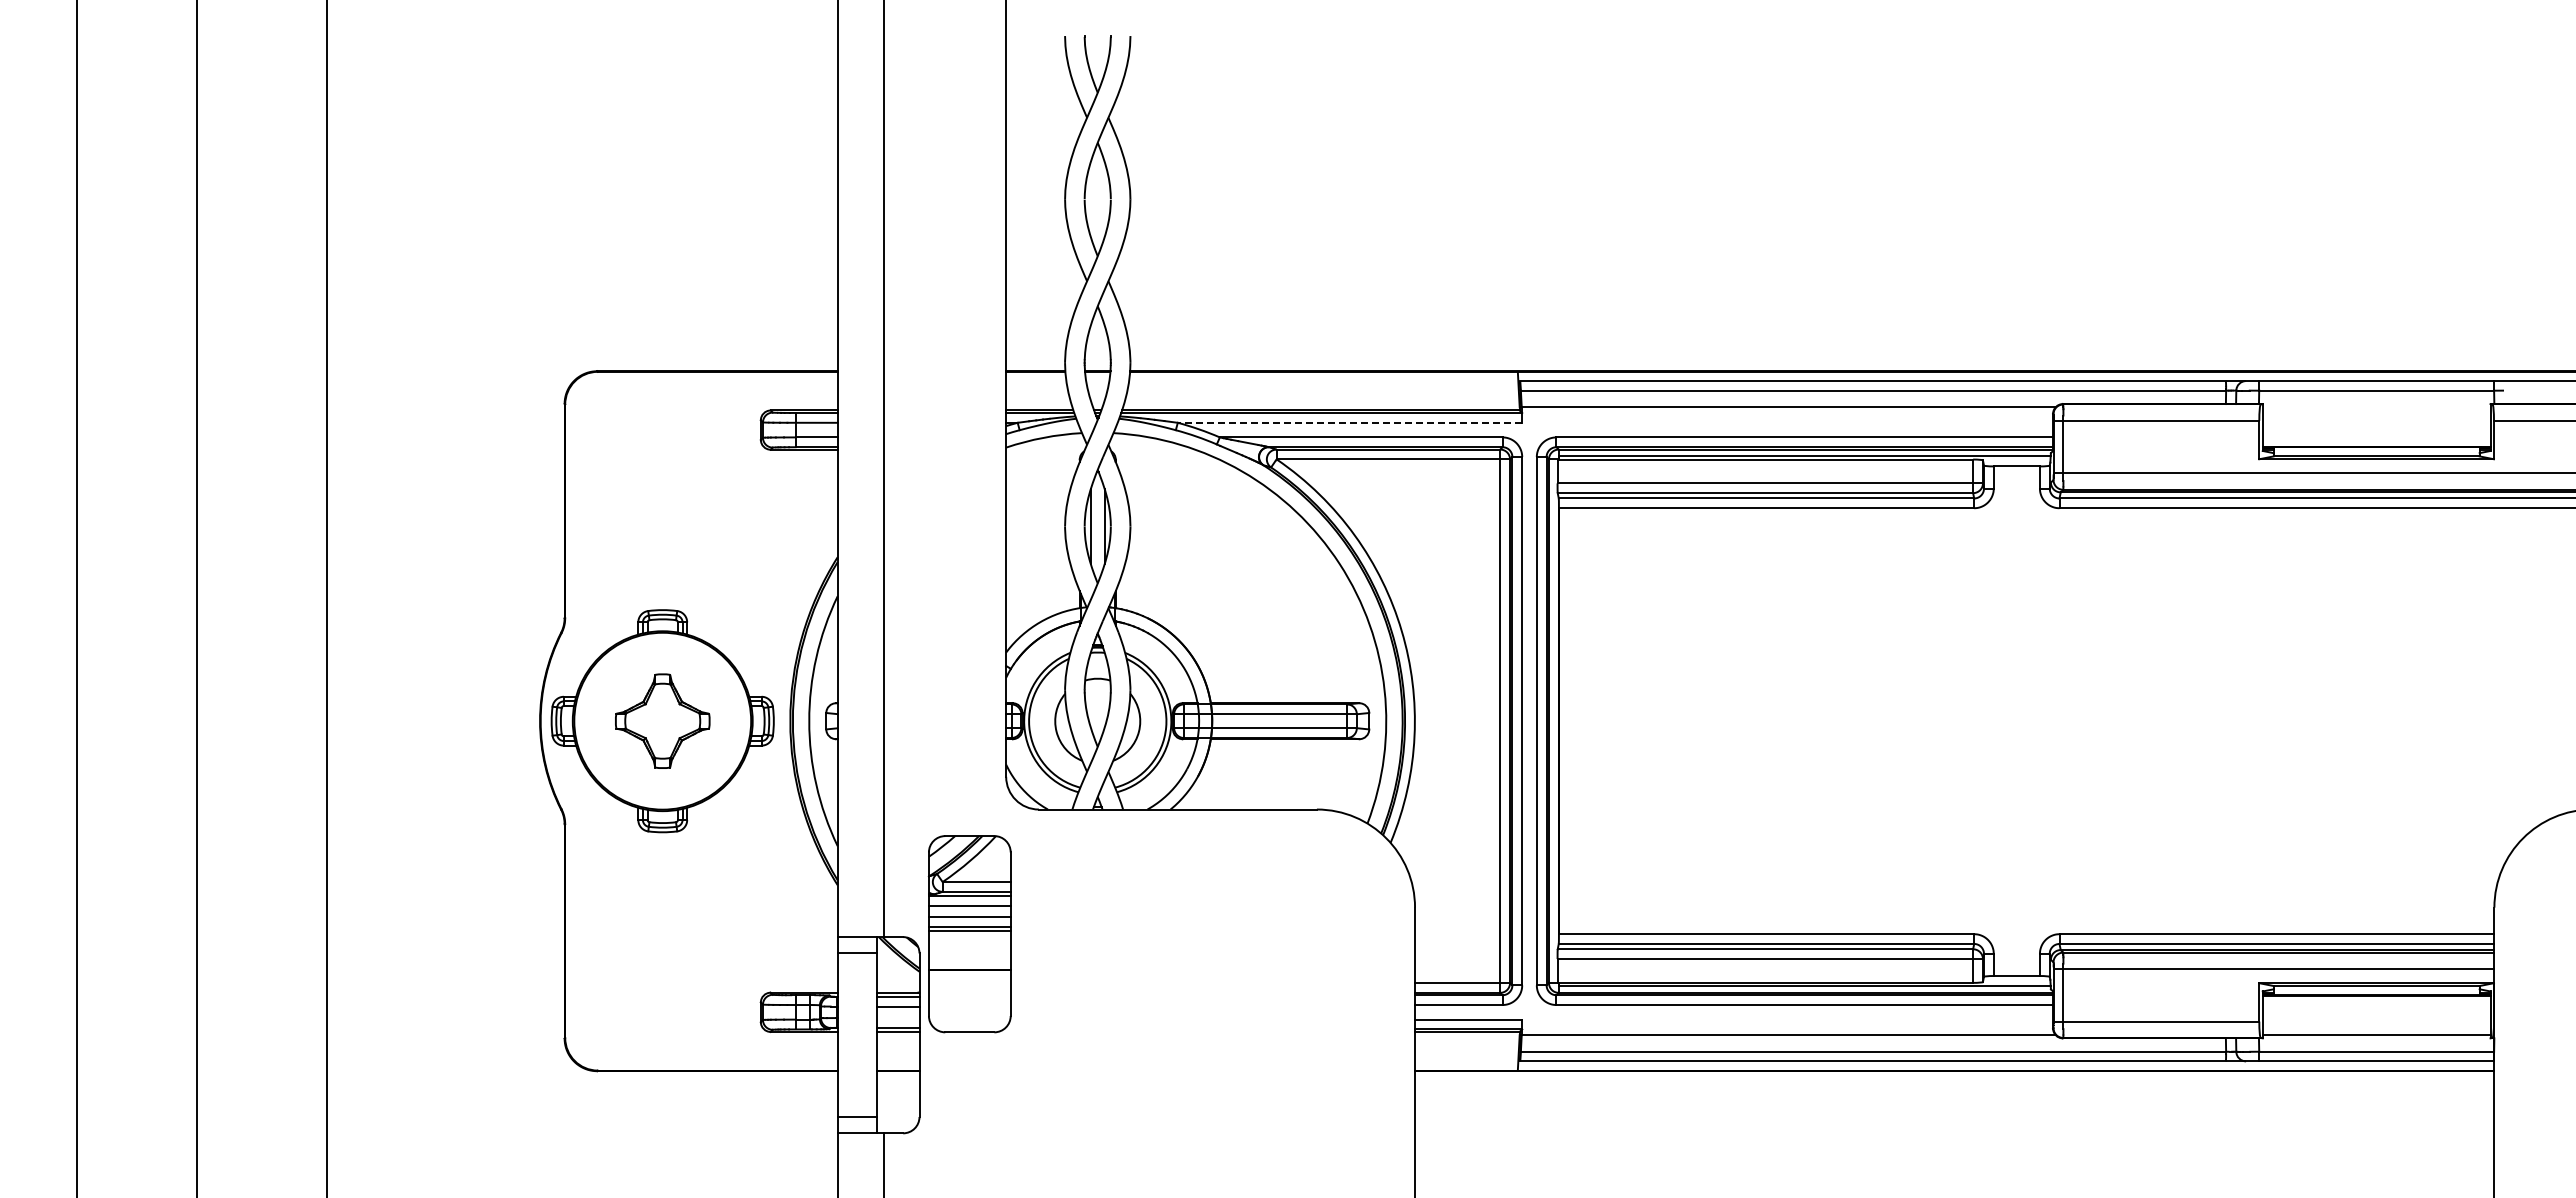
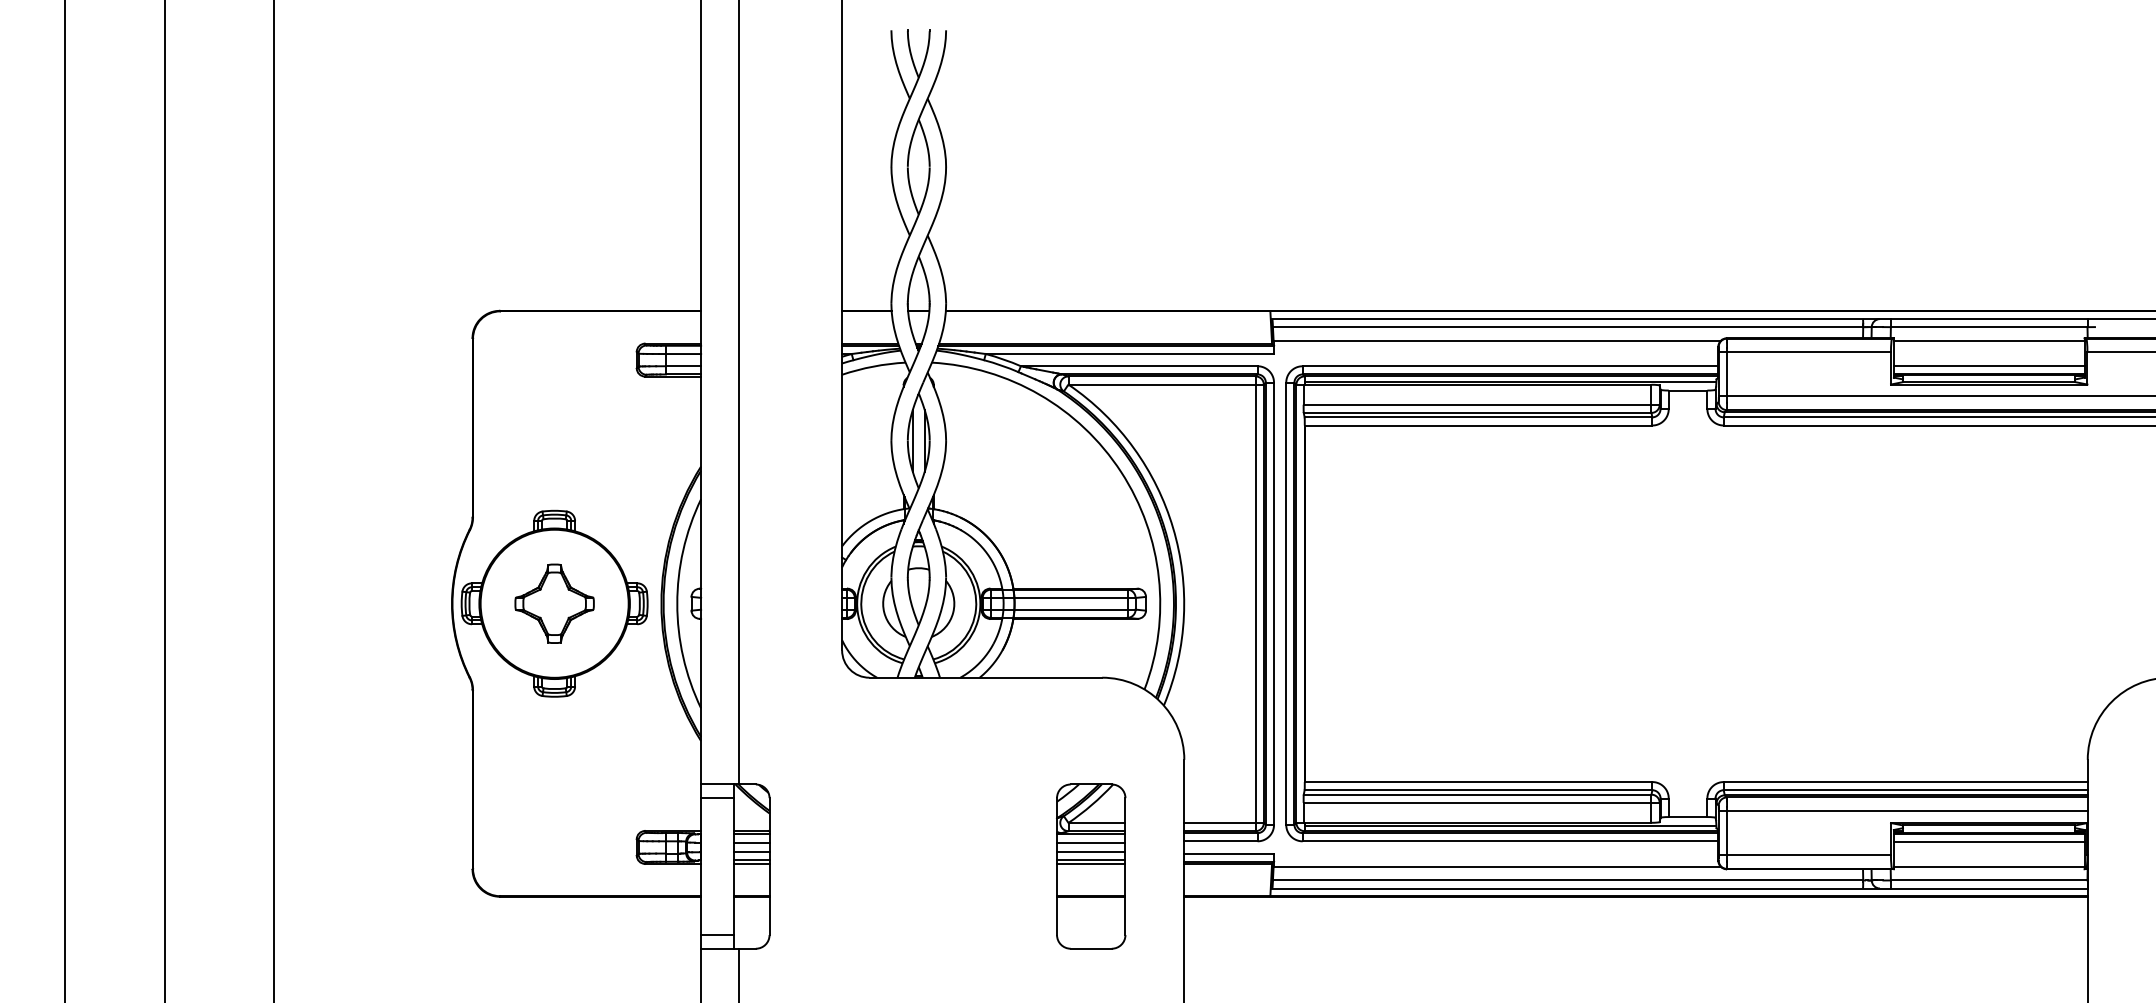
line: (2376, 407) -> (1989, 341), added
line: (1349, 422) -> (1129, 353), dashed -> solid
line: (2376, 436) -> (1989, 365), added
part: (969, 934) -> (1090, 866), moved
line: (2376, 1005) -> (1989, 841), added
line: (897, 1018) -> (751, 852), added

